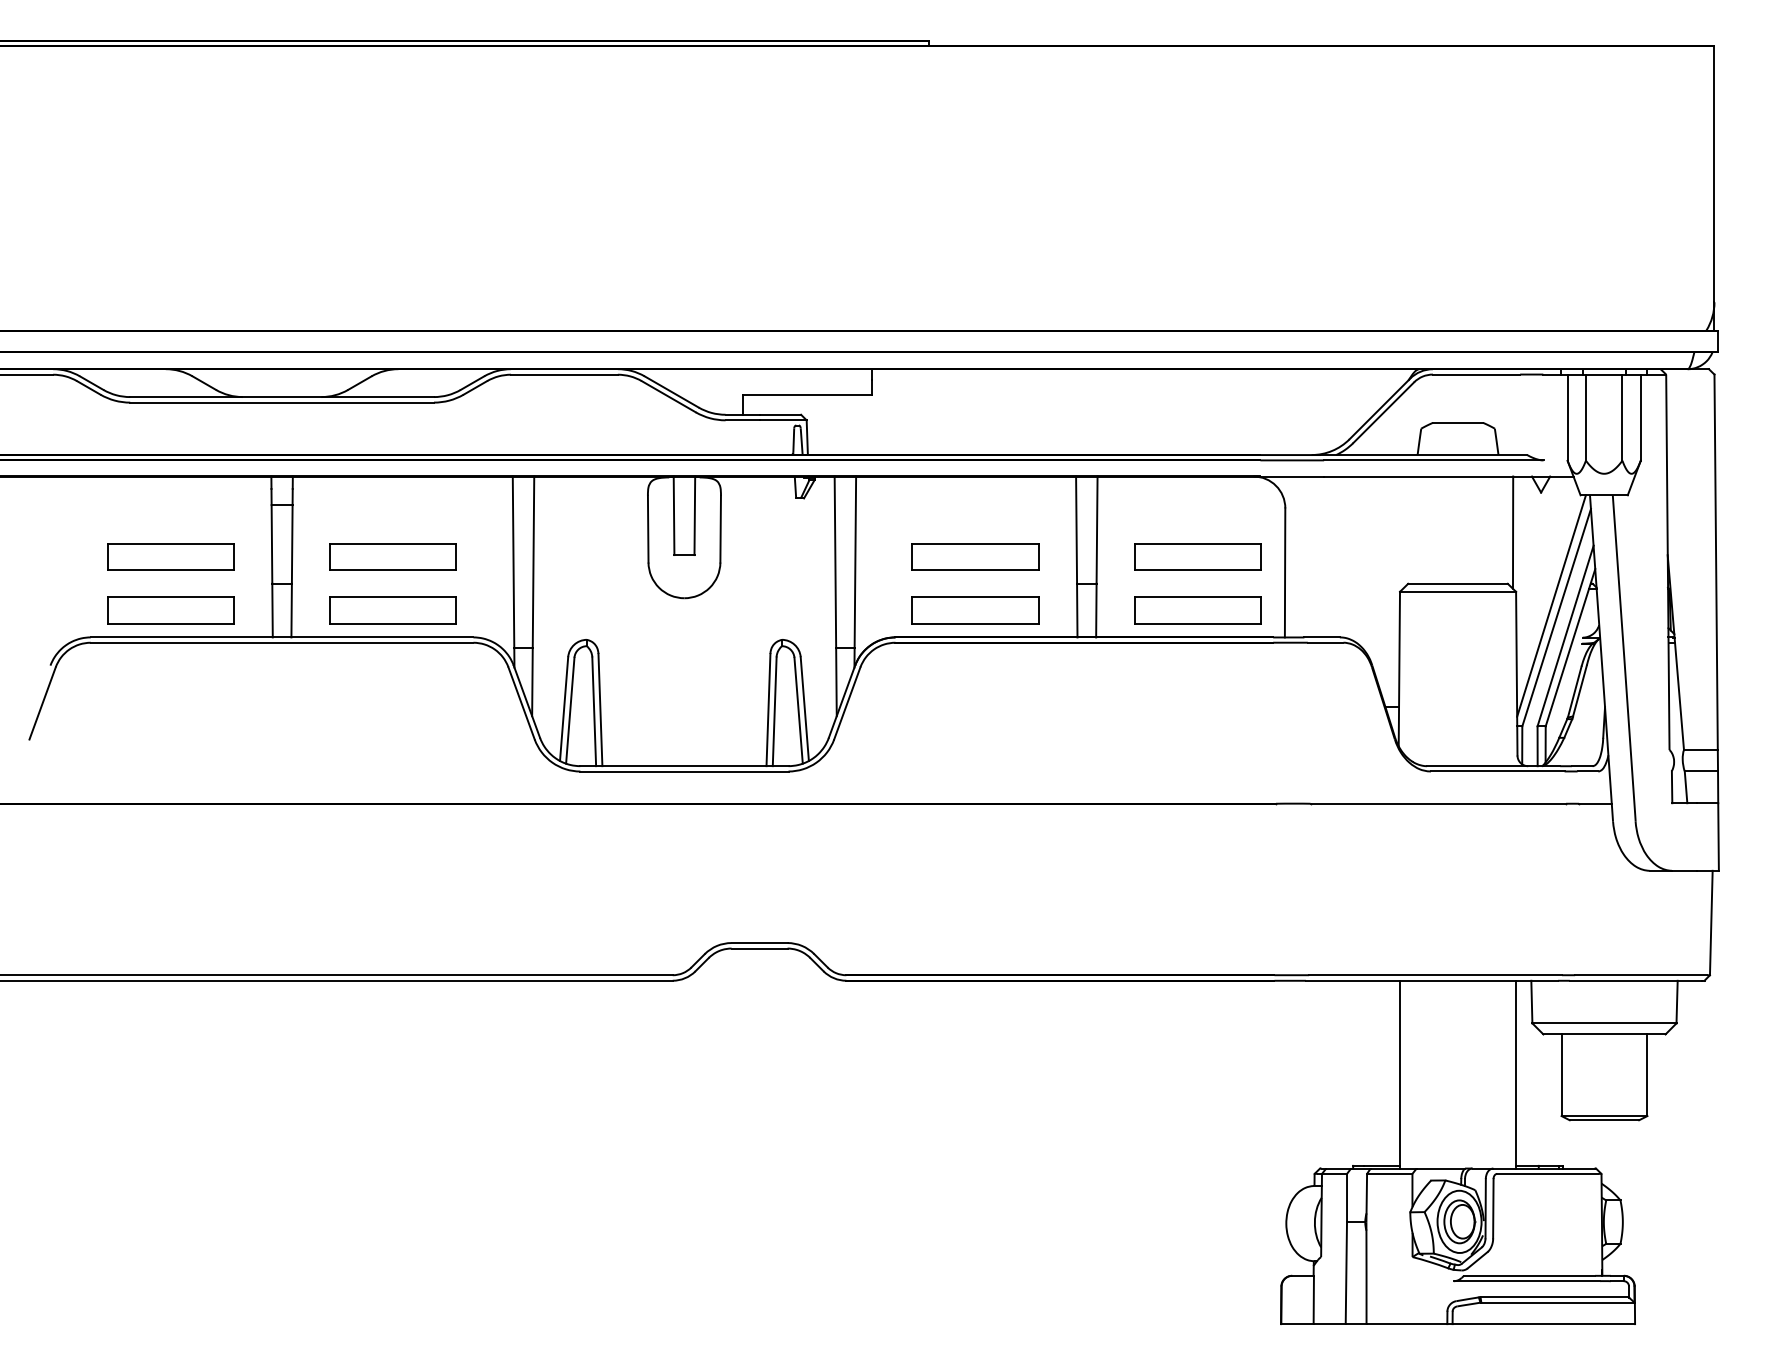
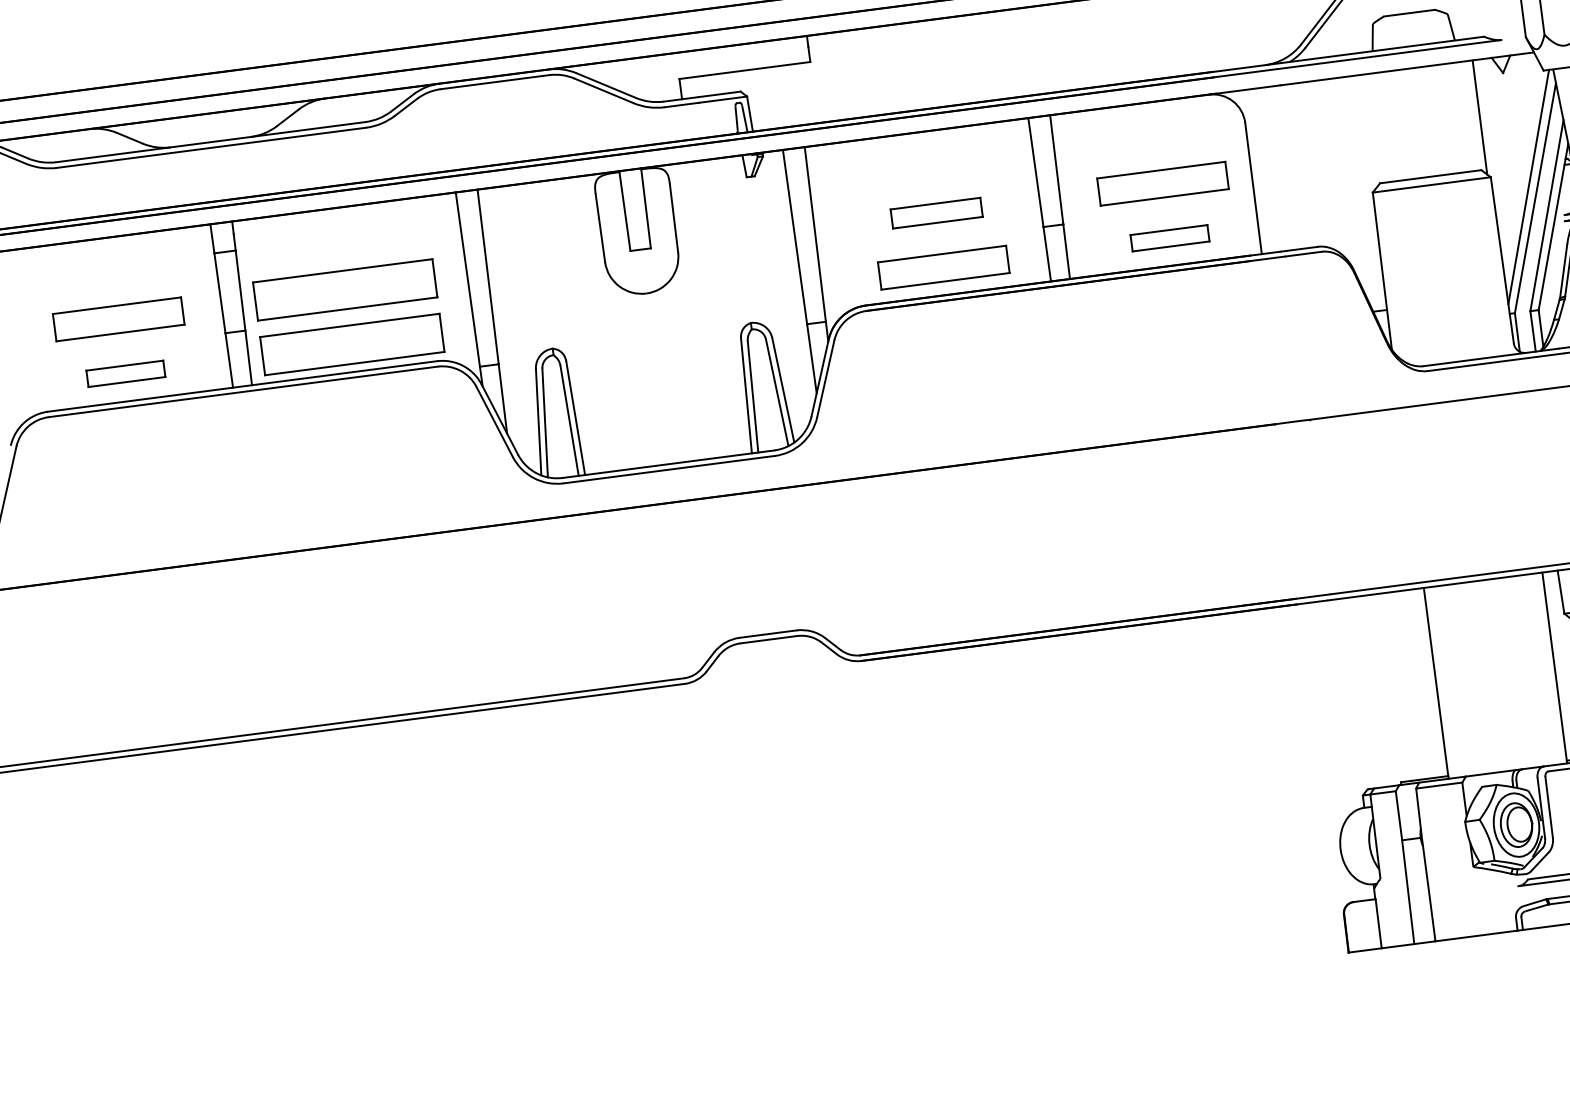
part: (392, 556) -> (344, 289), size x1.4
part: (975, 556) -> (936, 212), size x0.7
part: (170, 610) -> (125, 373), size x0.6
part: (392, 610) -> (351, 344), size x1.4
part: (1197, 610) -> (1169, 238), size x0.6

